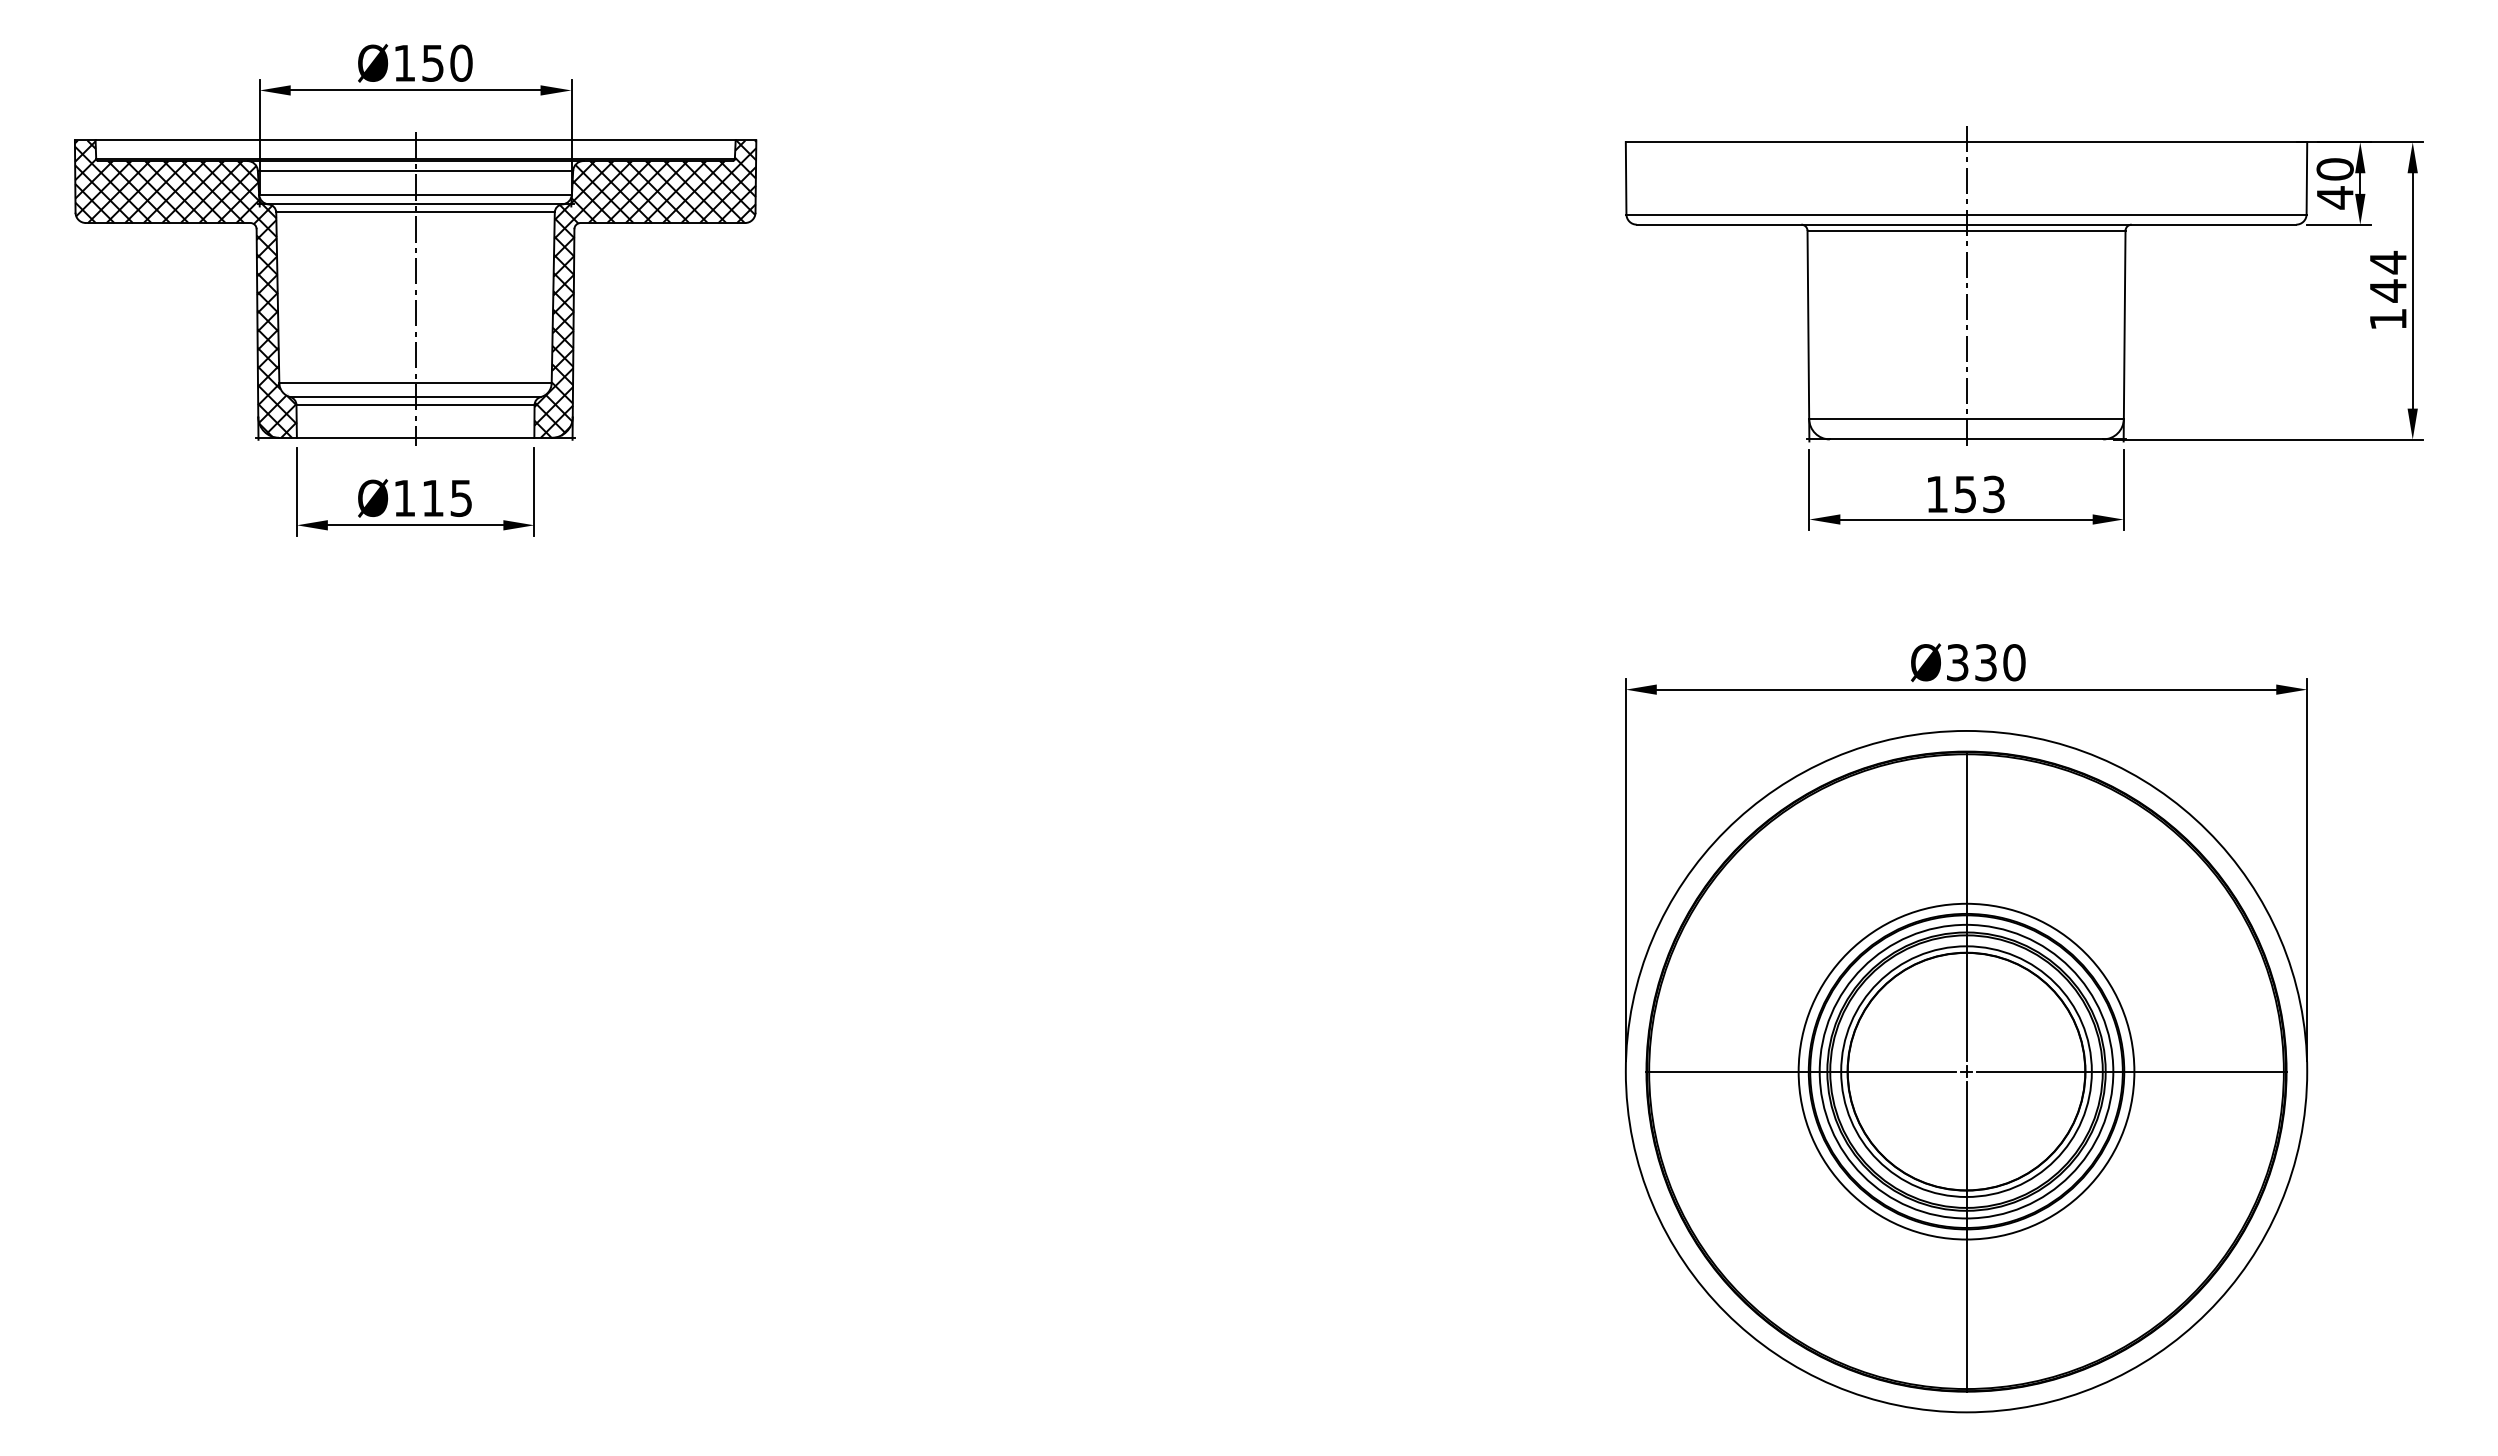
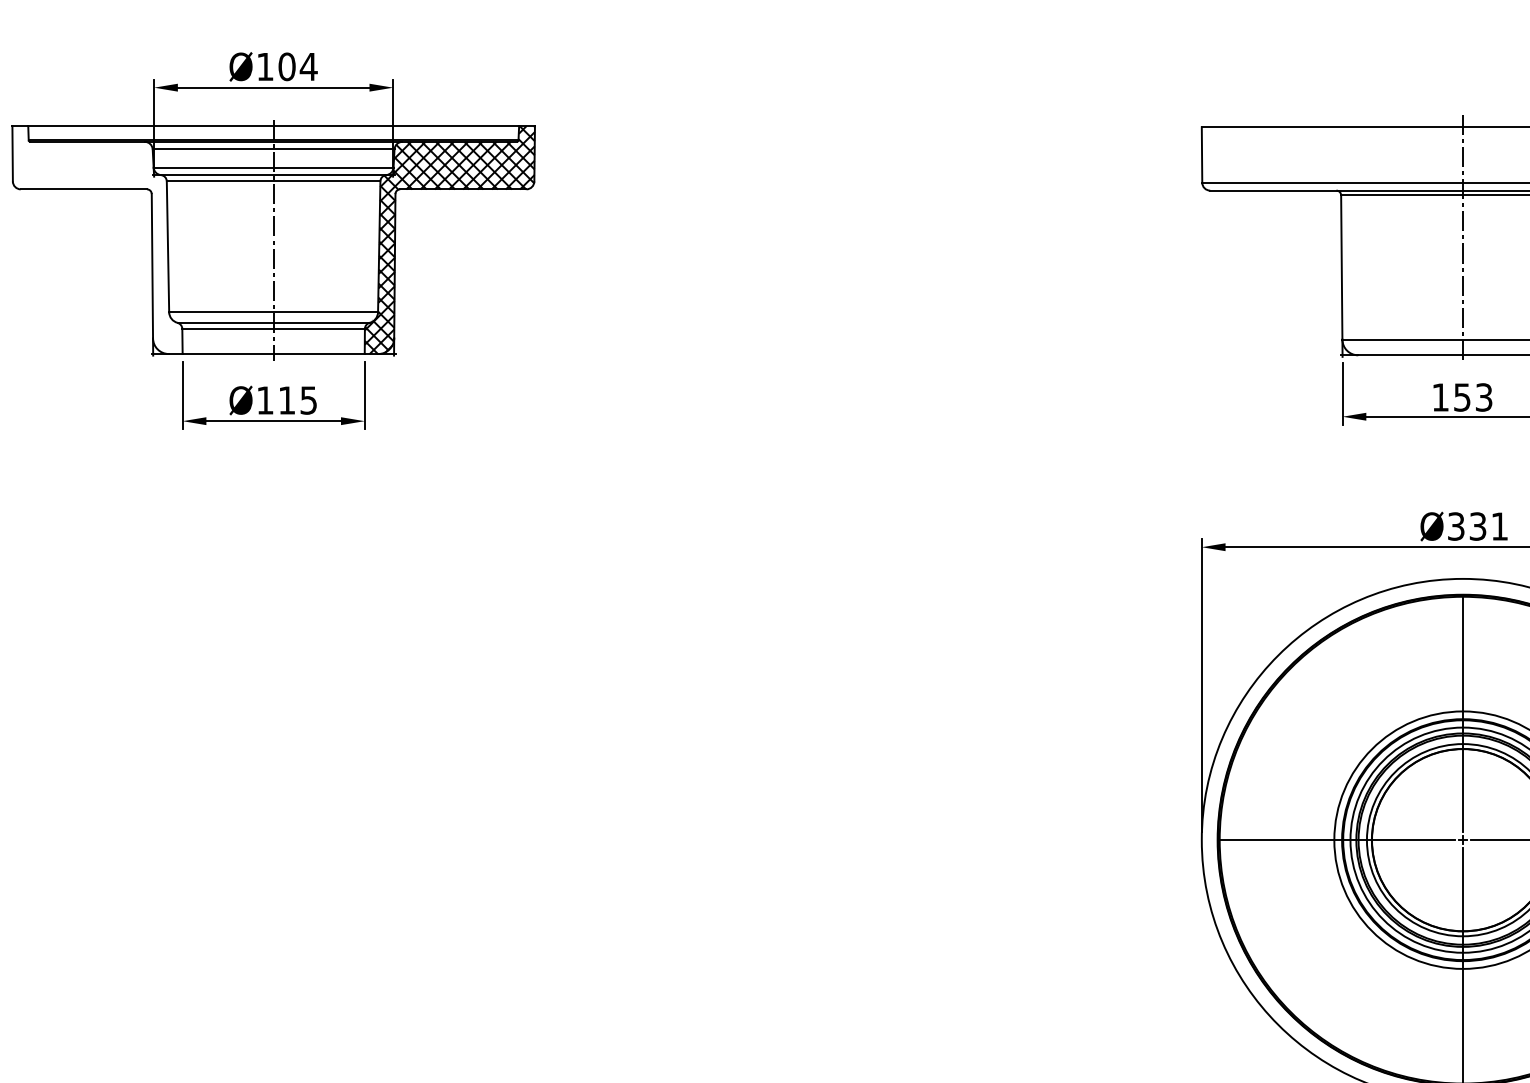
text: (447, 62) -> (298, 66), Ø150 -> Ø104
hatch: (185, 288) -> (97, 239), removed
text: (2014, 662) -> (1499, 526), Ø330 -> Ø331

